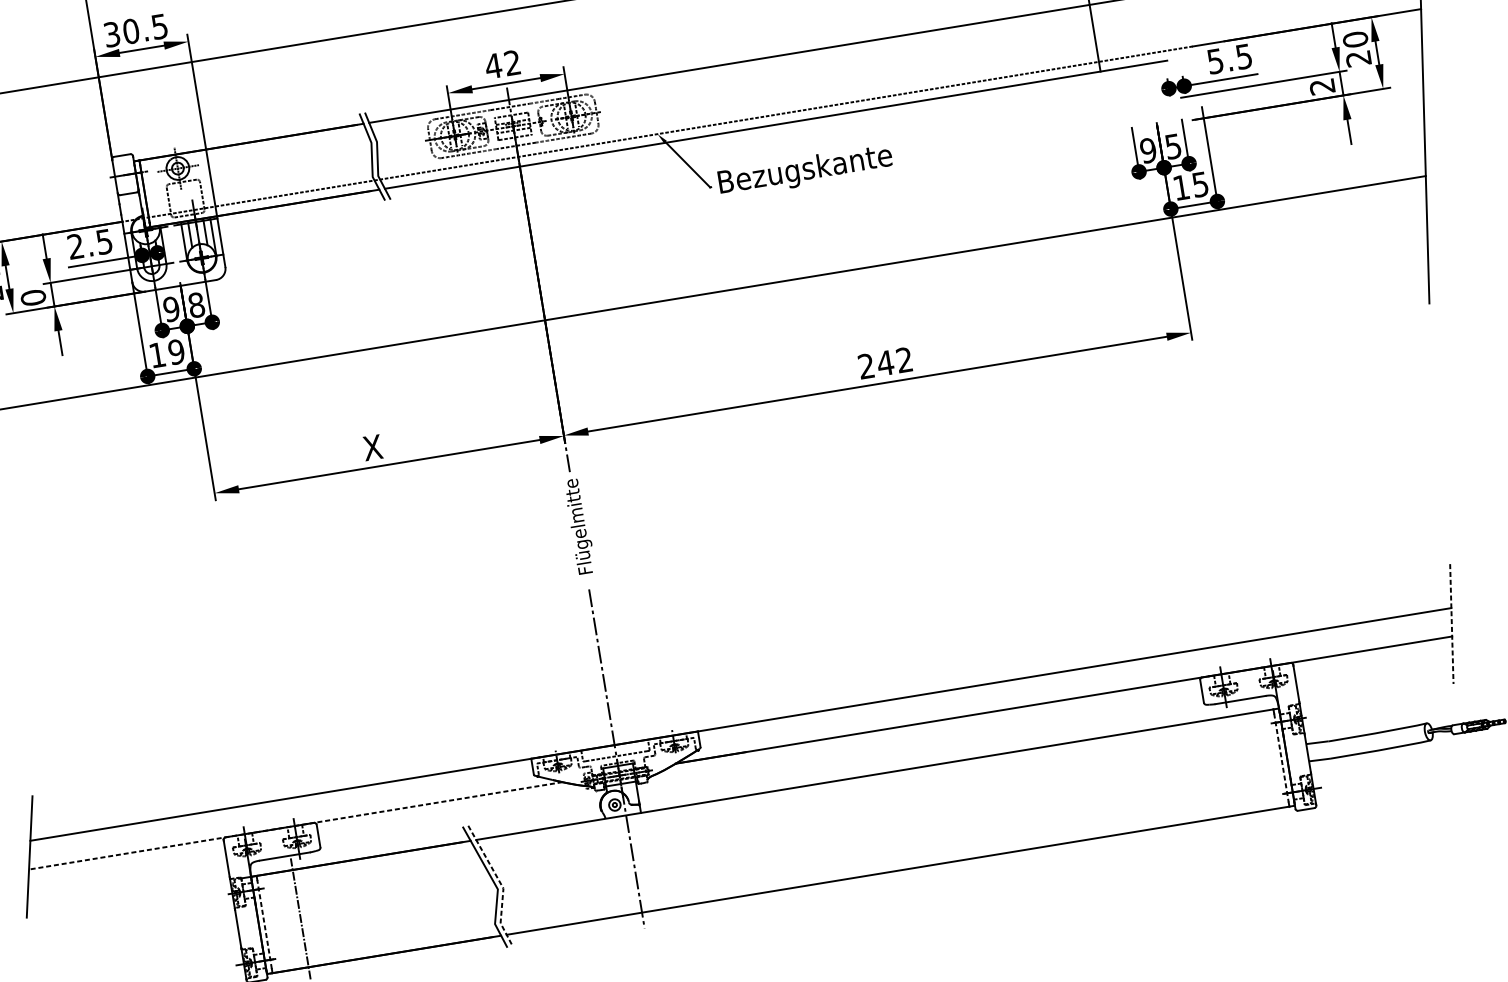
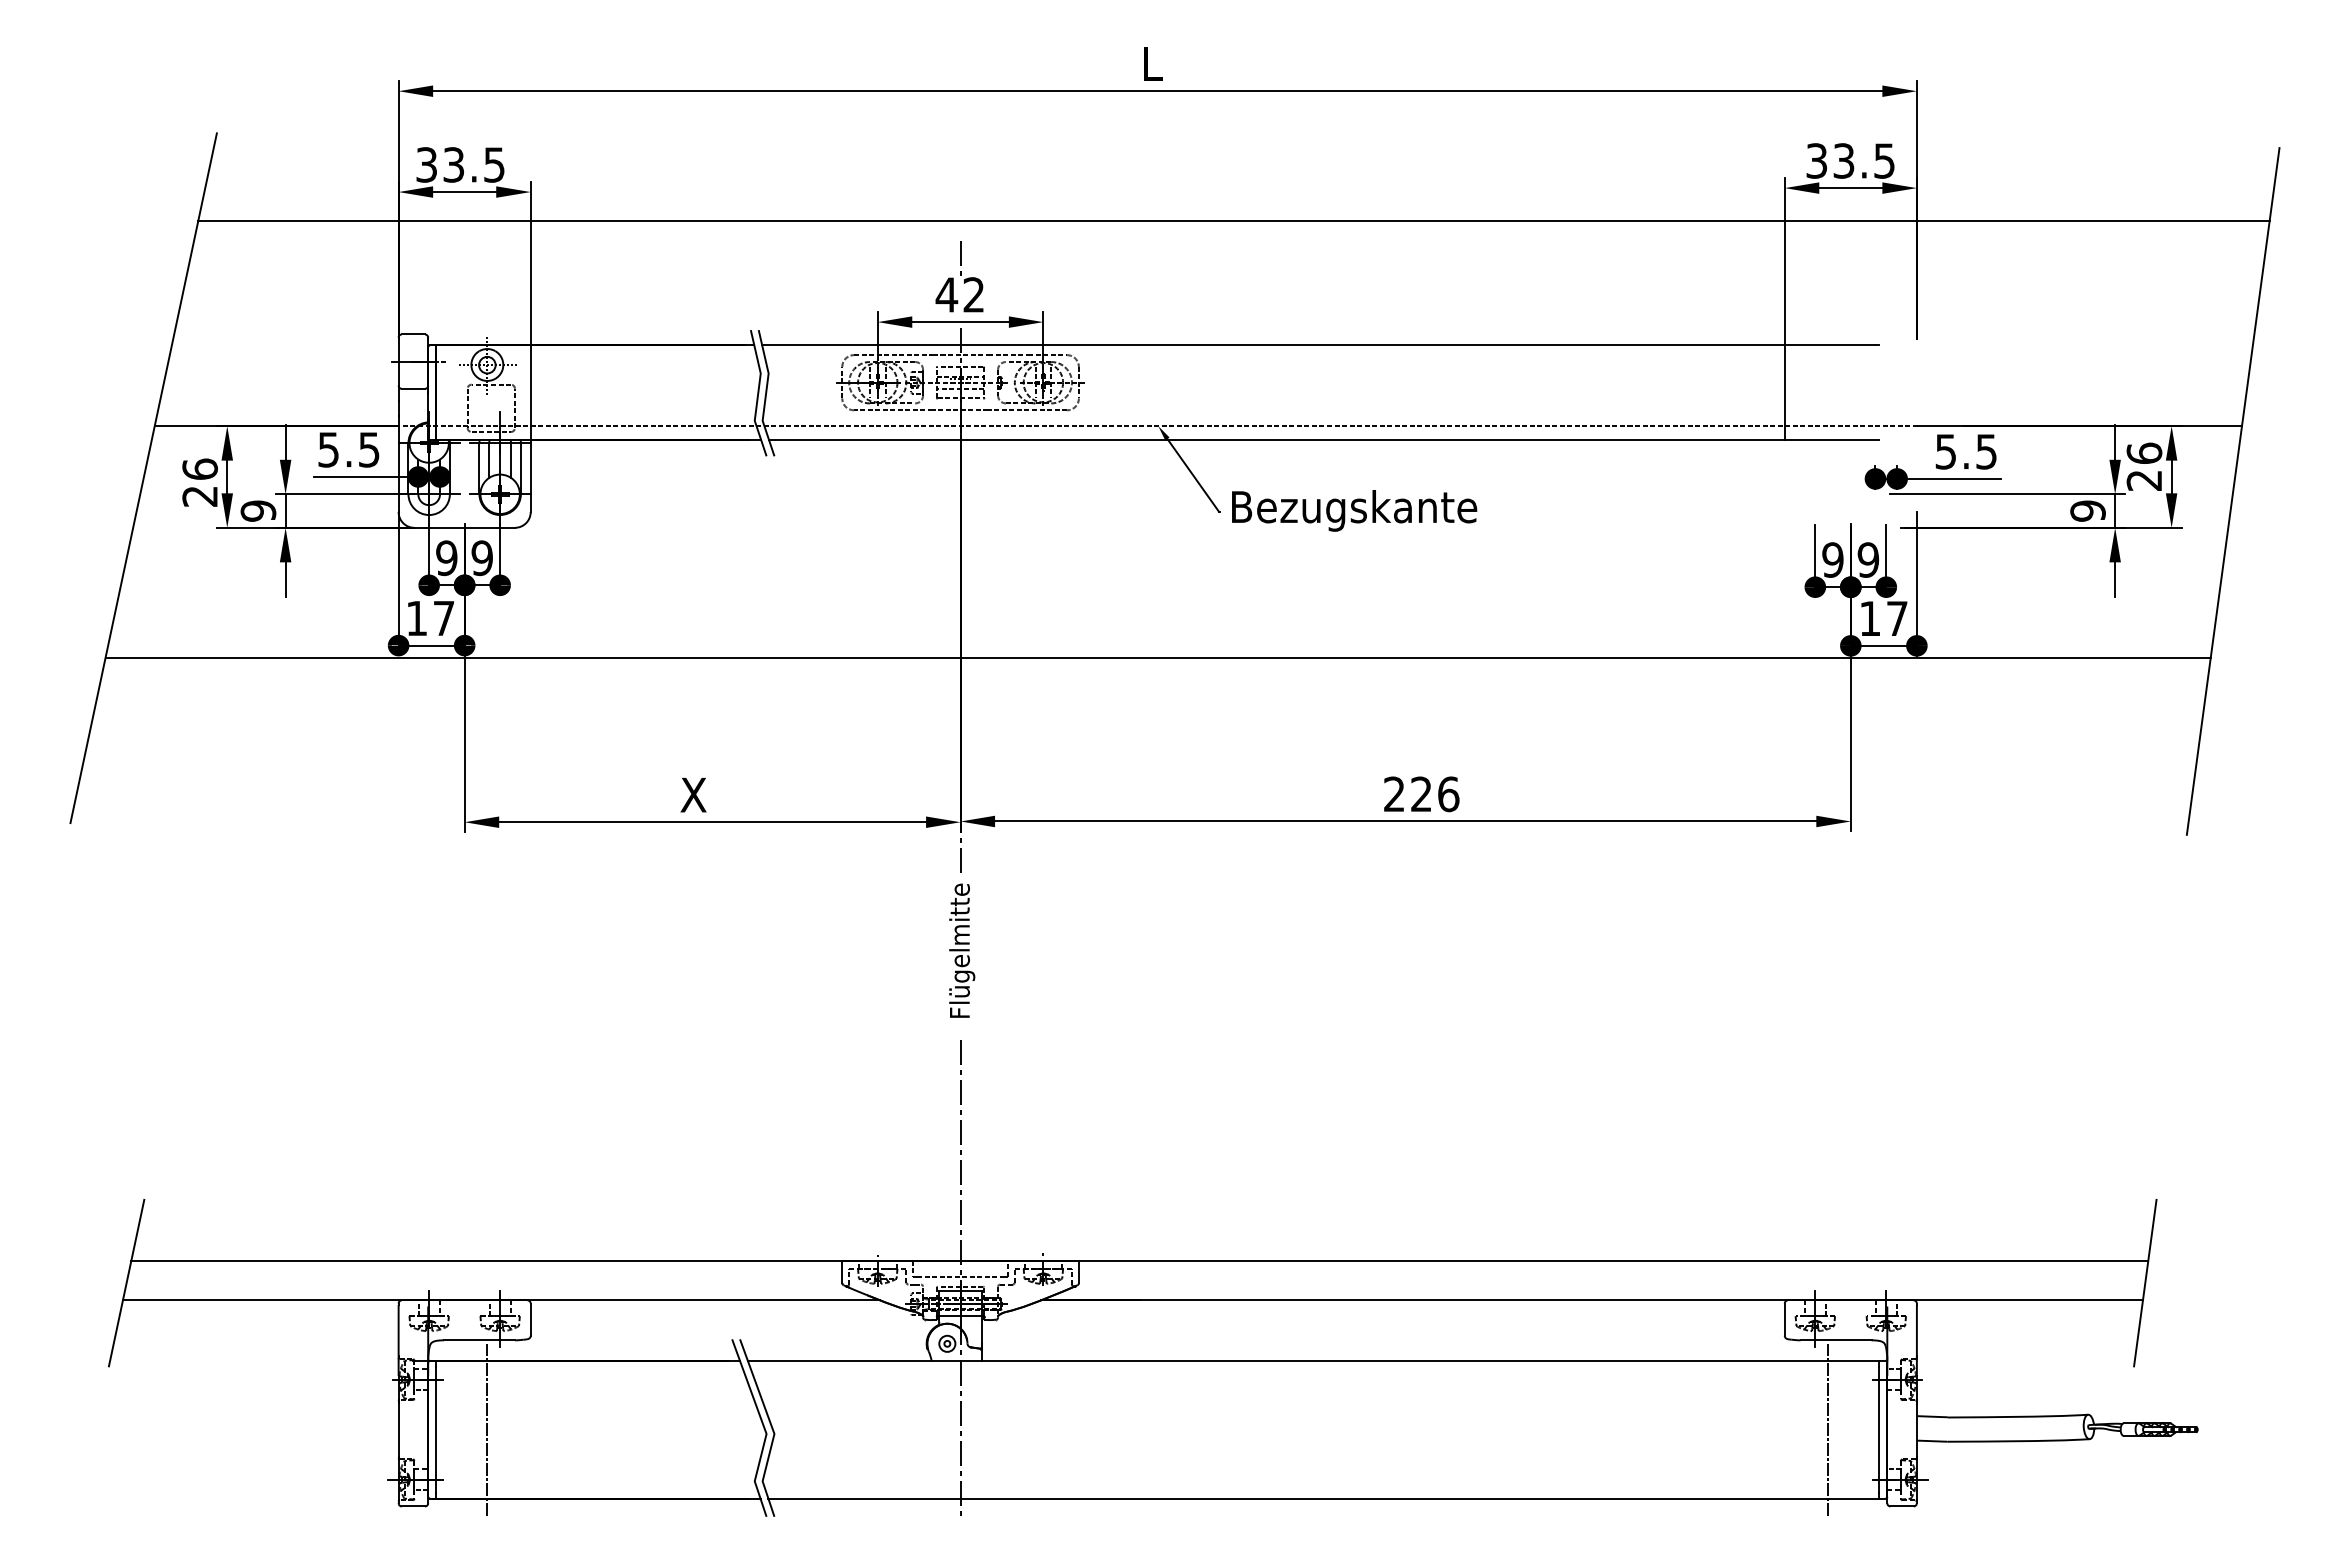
text: (130, 31) -> (453, 164), 30.5 -> 33.5
line: (498, 38) -> (960, 257), added
text: (1355, 39) -> (2144, 453), 20 -> 26
text: (1321, 86) -> (2087, 510), 2 -> 9
text: (1173, 146) -> (1868, 559), 5 -> 9
text: (1200, 184) -> (1897, 618), 15 -> 17
text: (75, 246) -> (328, 449), 2.5 -> 5.5
text: (33, 297) -> (258, 510), 0 -> 9
text: (196, 305) -> (481, 558), 8 -> 9
text: (176, 352) -> (443, 618), 19 -> 17
text: (894, 361) -> (1434, 794), 242 -> 226
line: (1452, 624) -> (2145, 1283), dashed -> solid
line: (1281, 758) -> (1879, 1430), dashed -> solid
line: (1245, 763) -> (1828, 1429), added
line: (295, 825) -> (501, 1300), dashed -> solid
line: (501, 884) -> (772, 1428), dashed -> solid
line: (264, 924) -> (436, 1429), dashed -> solid

